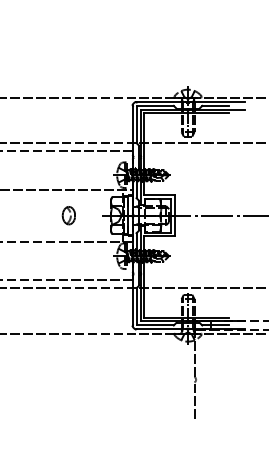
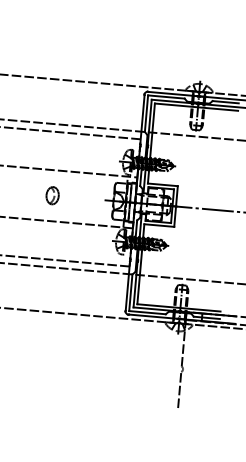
part: (68, 215) -> (52, 195), moved

